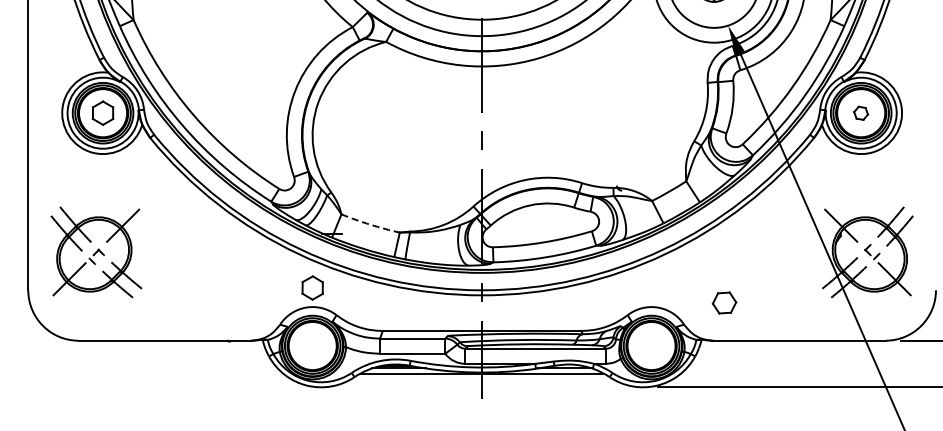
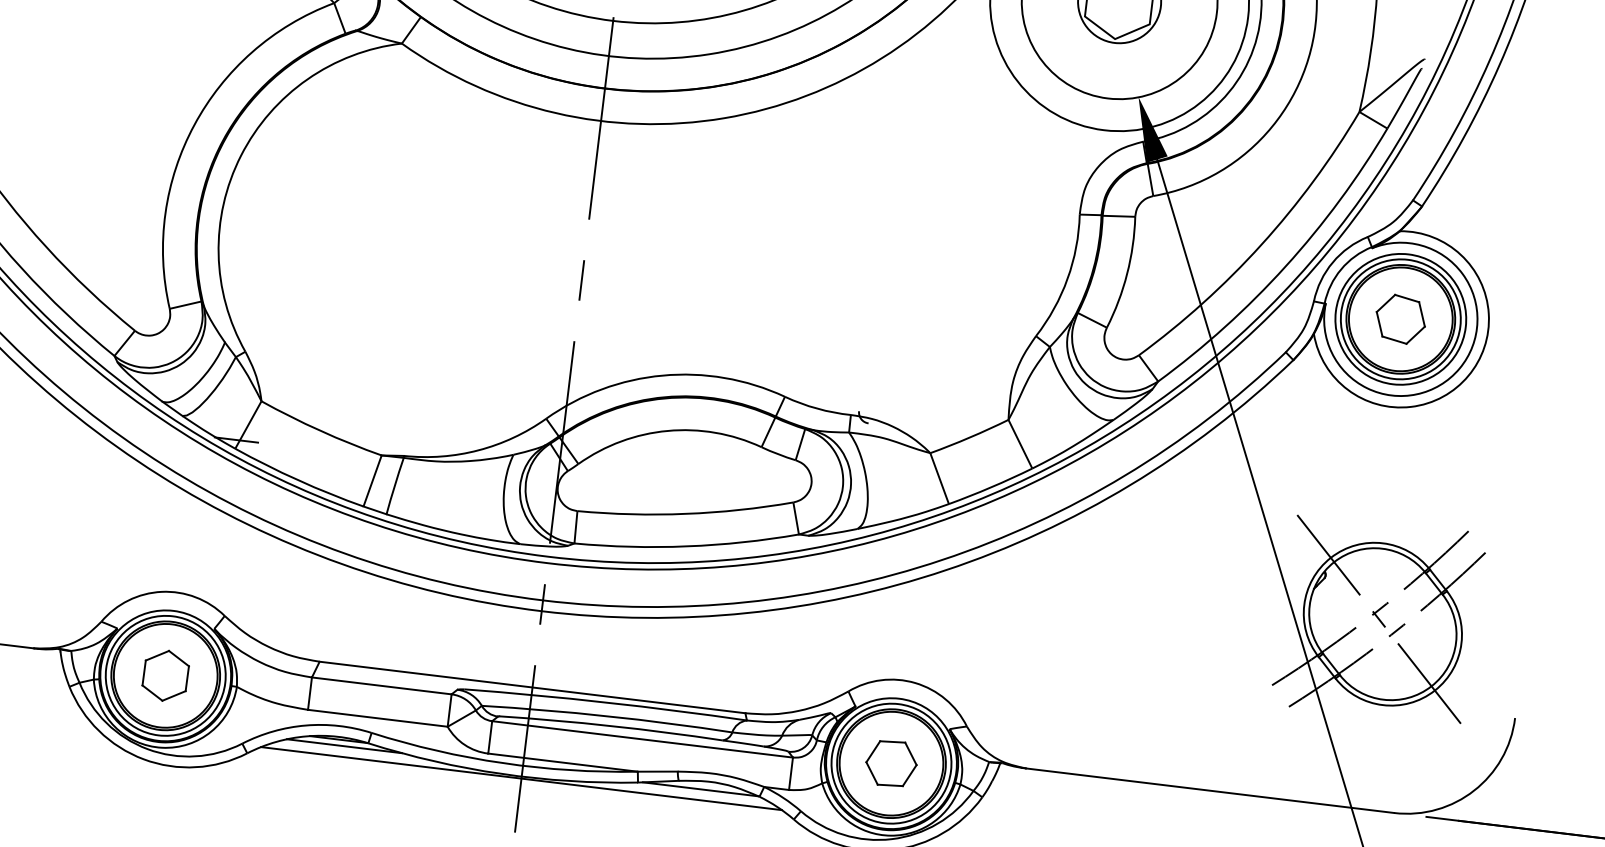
part: (860, 113) -> (1399, 319), size x1.67
arc: (370, 224) -> (321, 430), dashed -> solid
part: (312, 287) -> (165, 674), moved
part: (724, 302) -> (891, 762), moved

